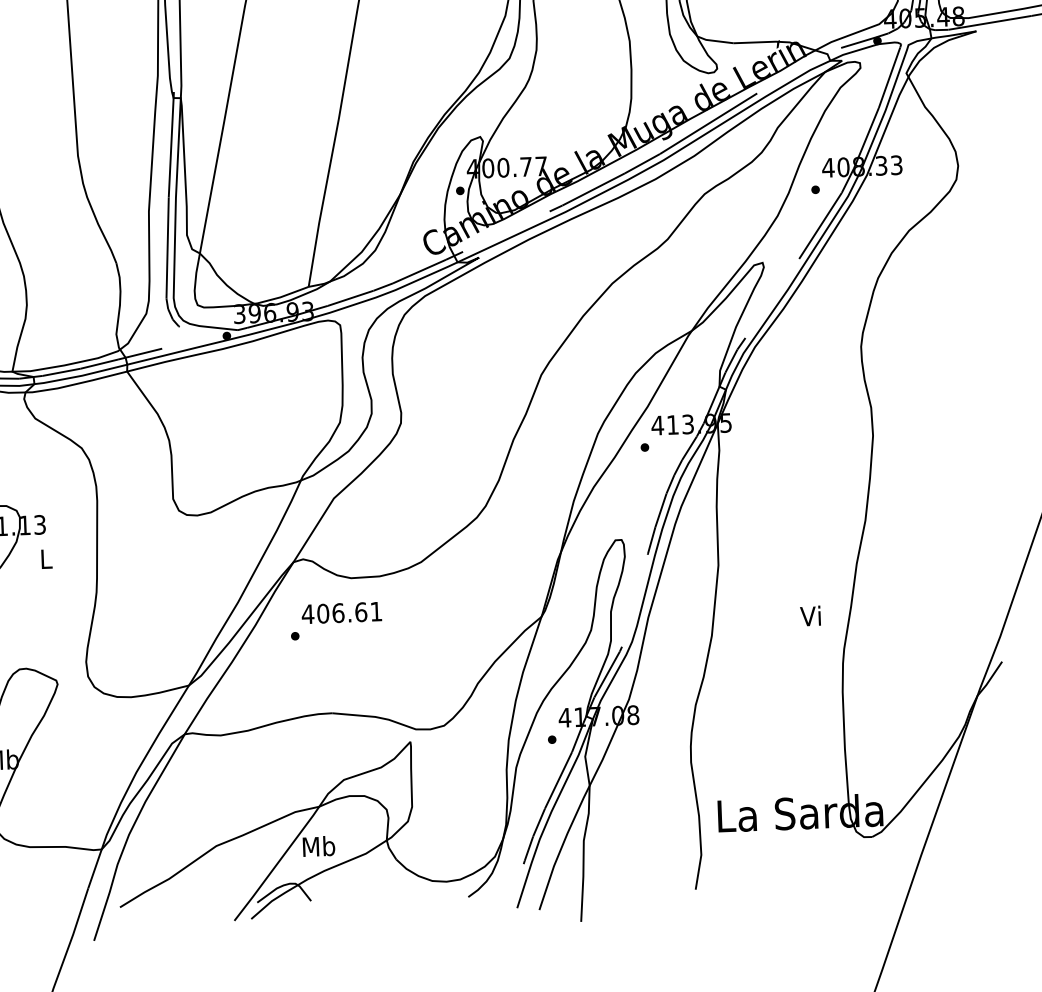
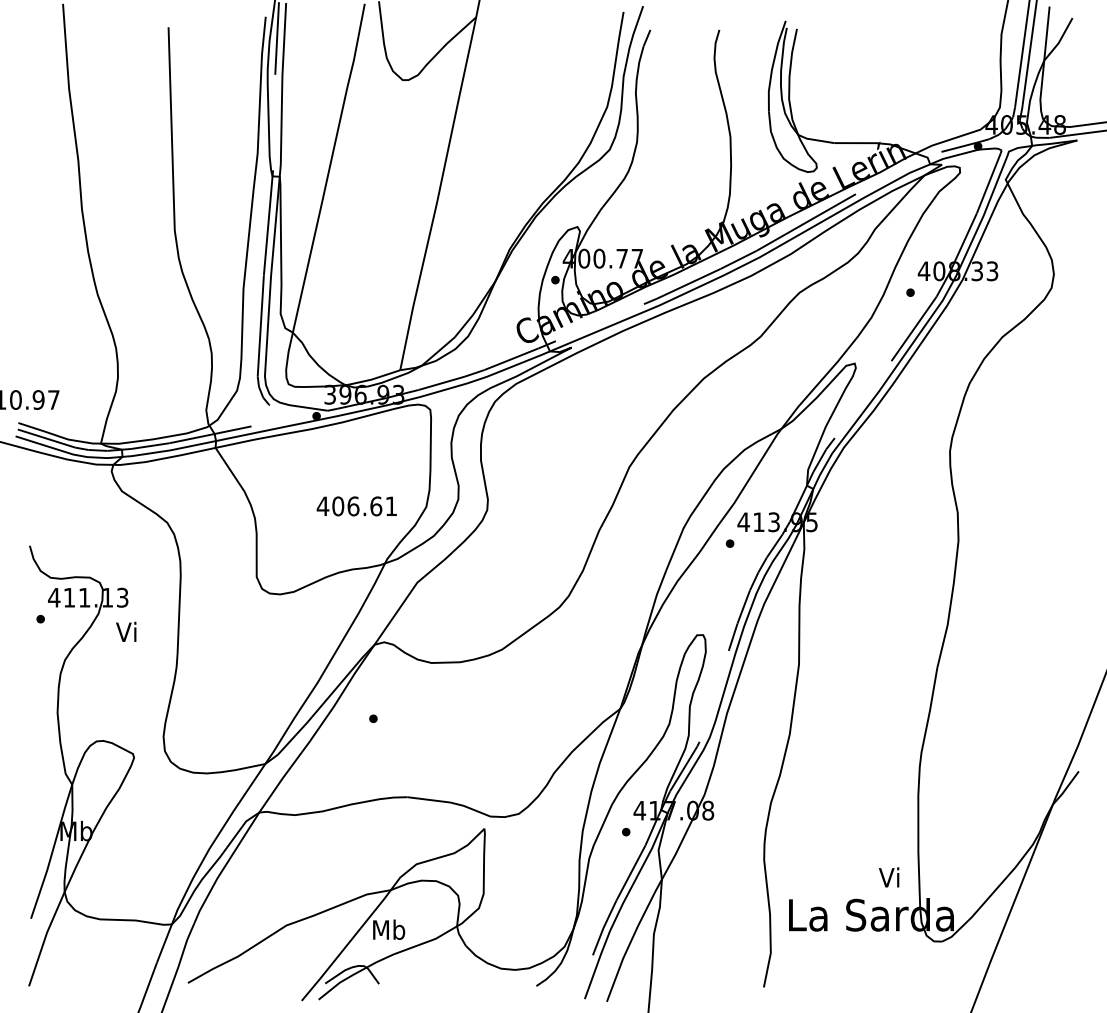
text: (45, 558) -> (126, 631), L -> Vi
text: (341, 613) -> (356, 506), moved
text: (810, 616) -> (889, 877), moved

